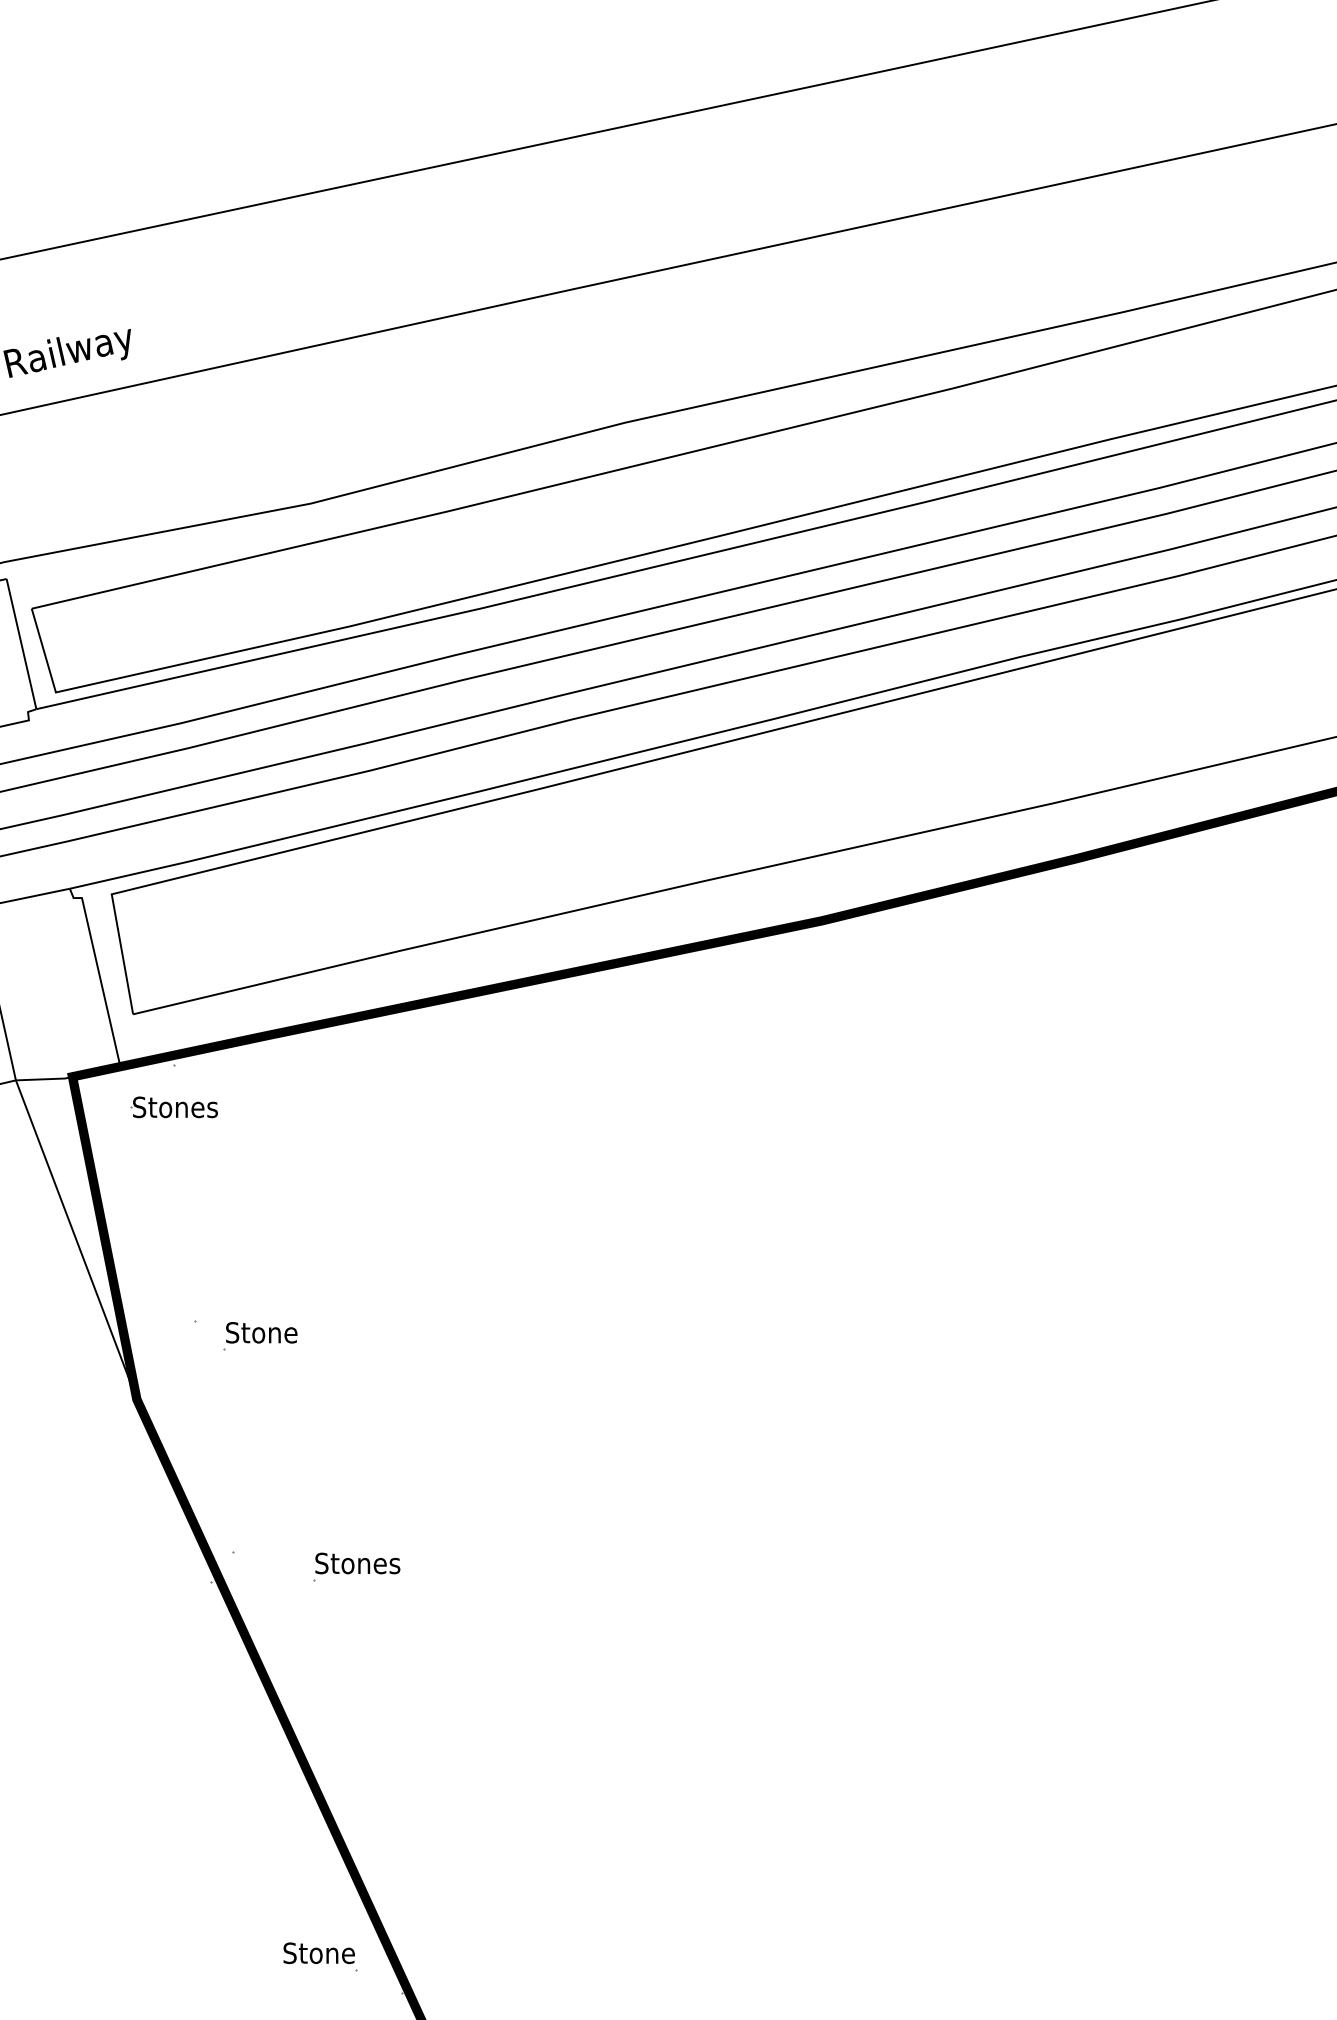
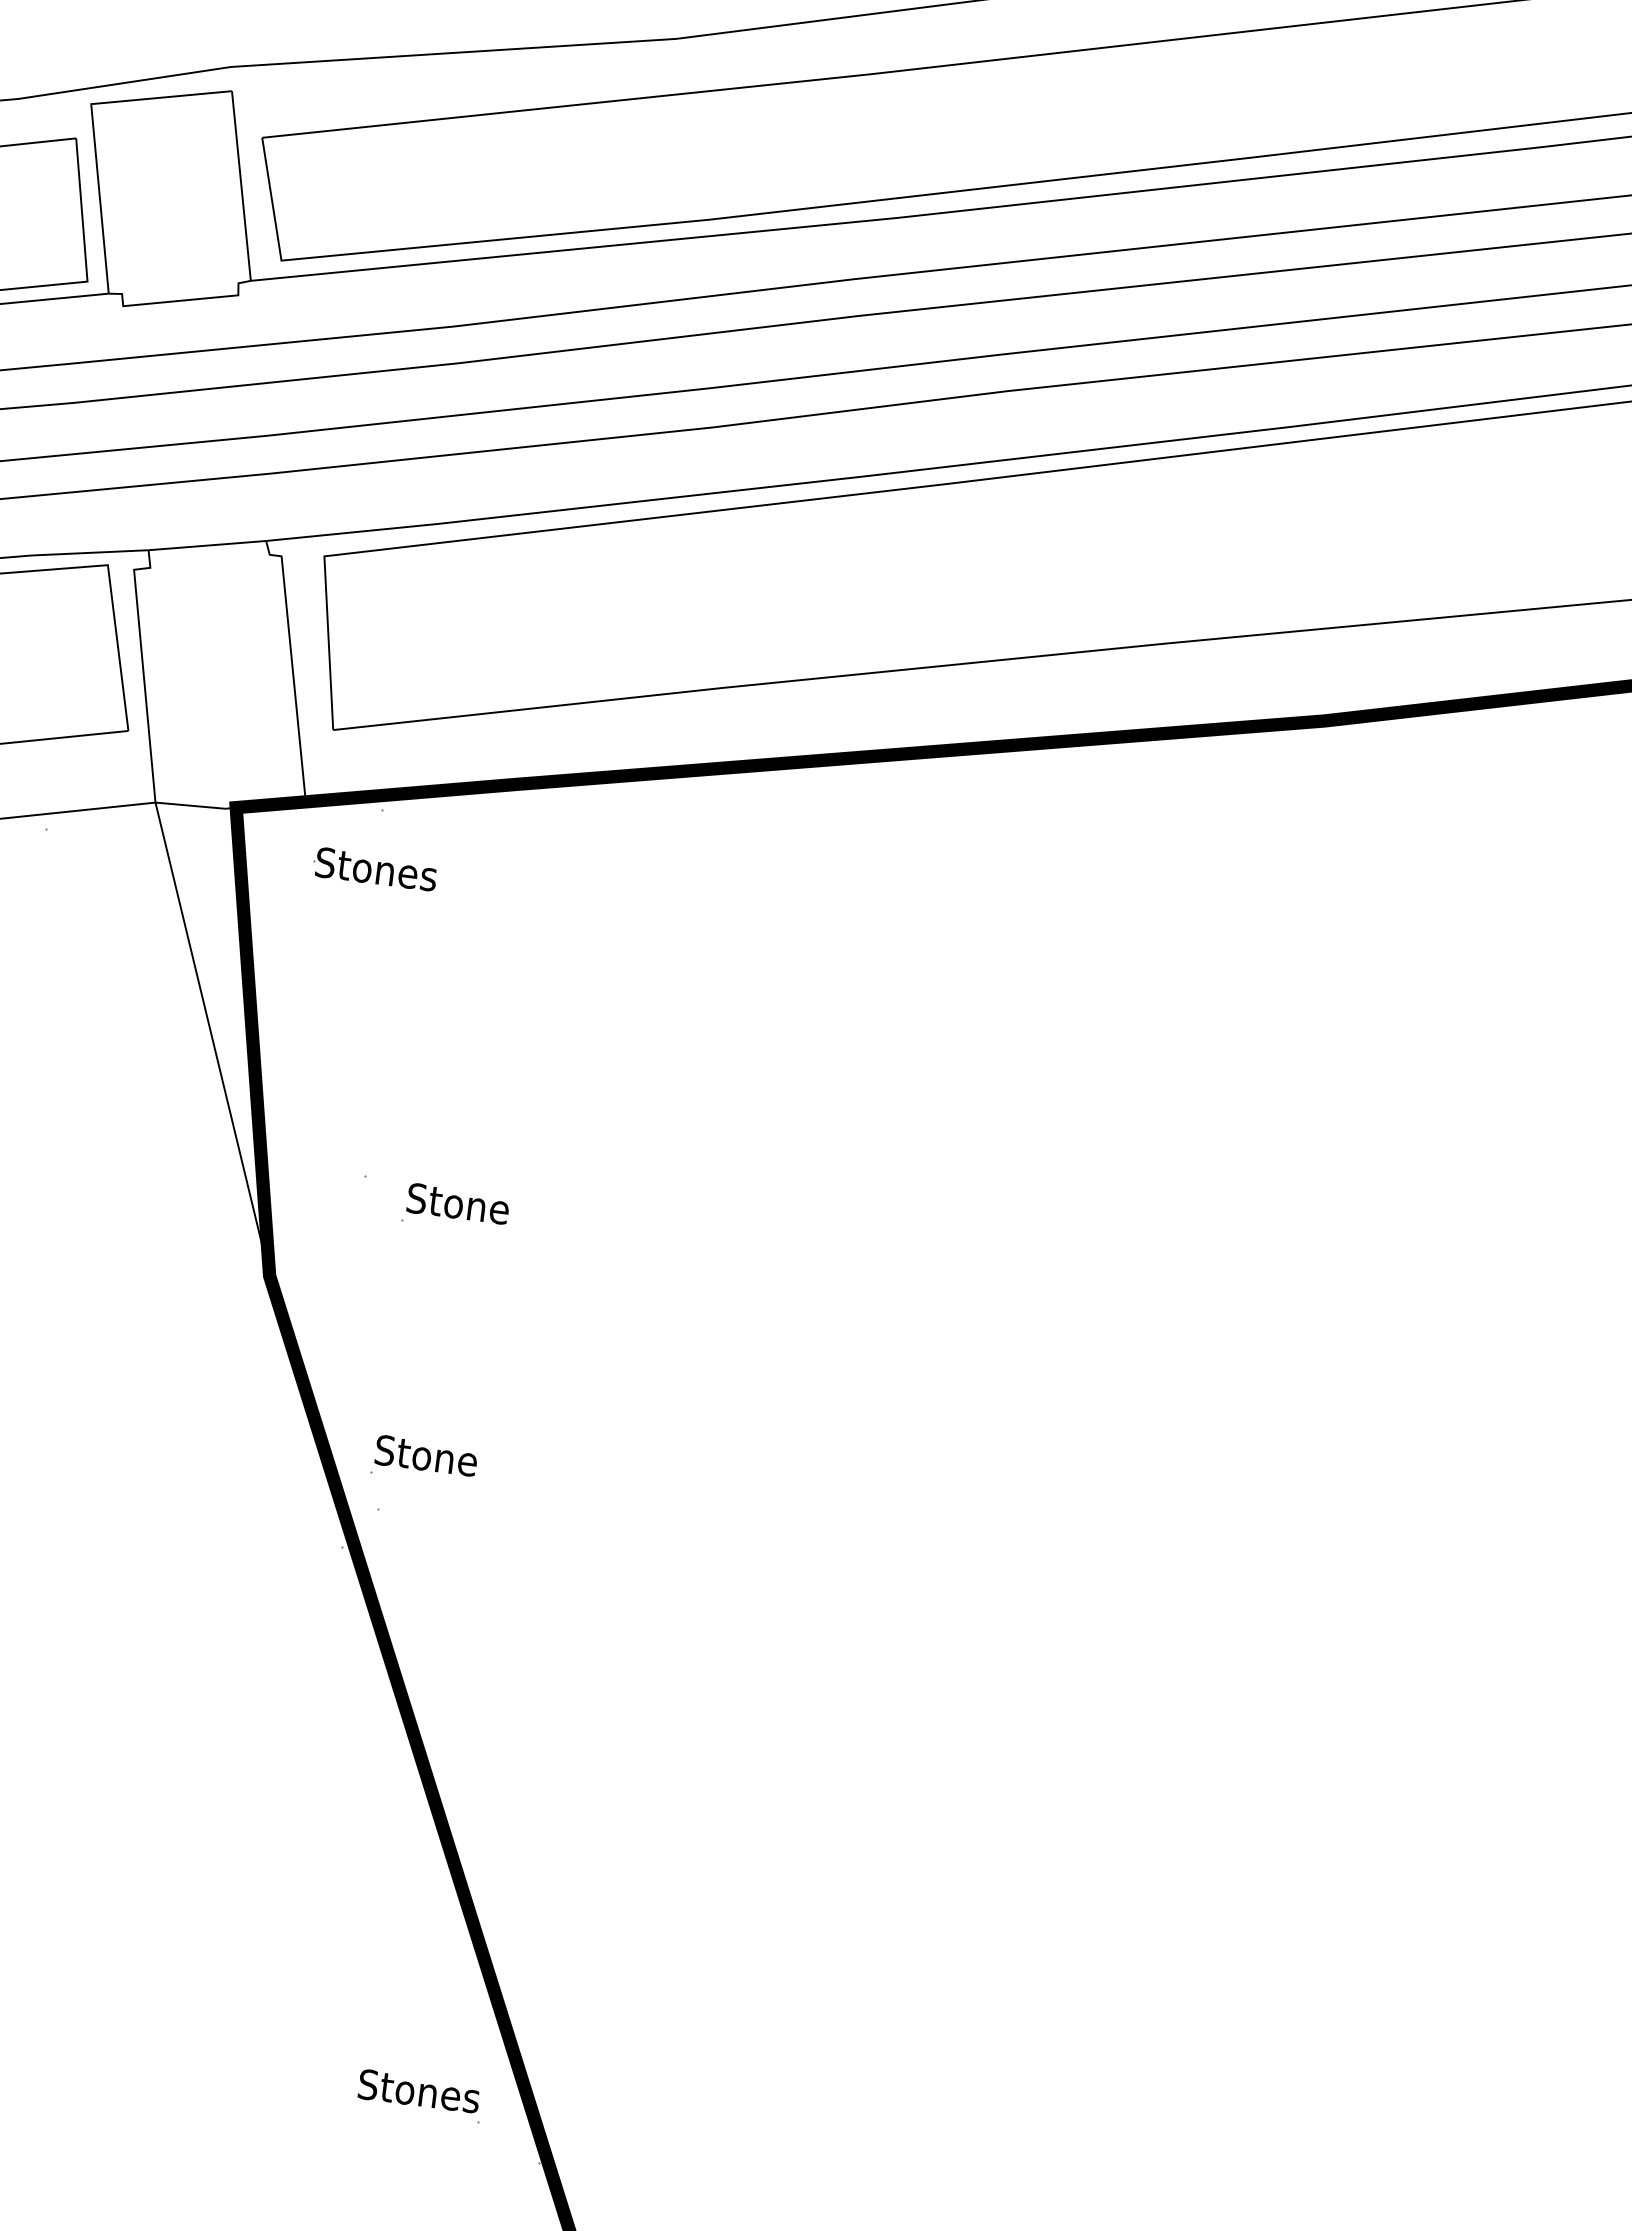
part: (260, 1514) -> (424, 1460), added
part: (356, 1566) -> (550, 1551), removed
text: (312, 1953) -> (419, 2091), Stone -> Stones

